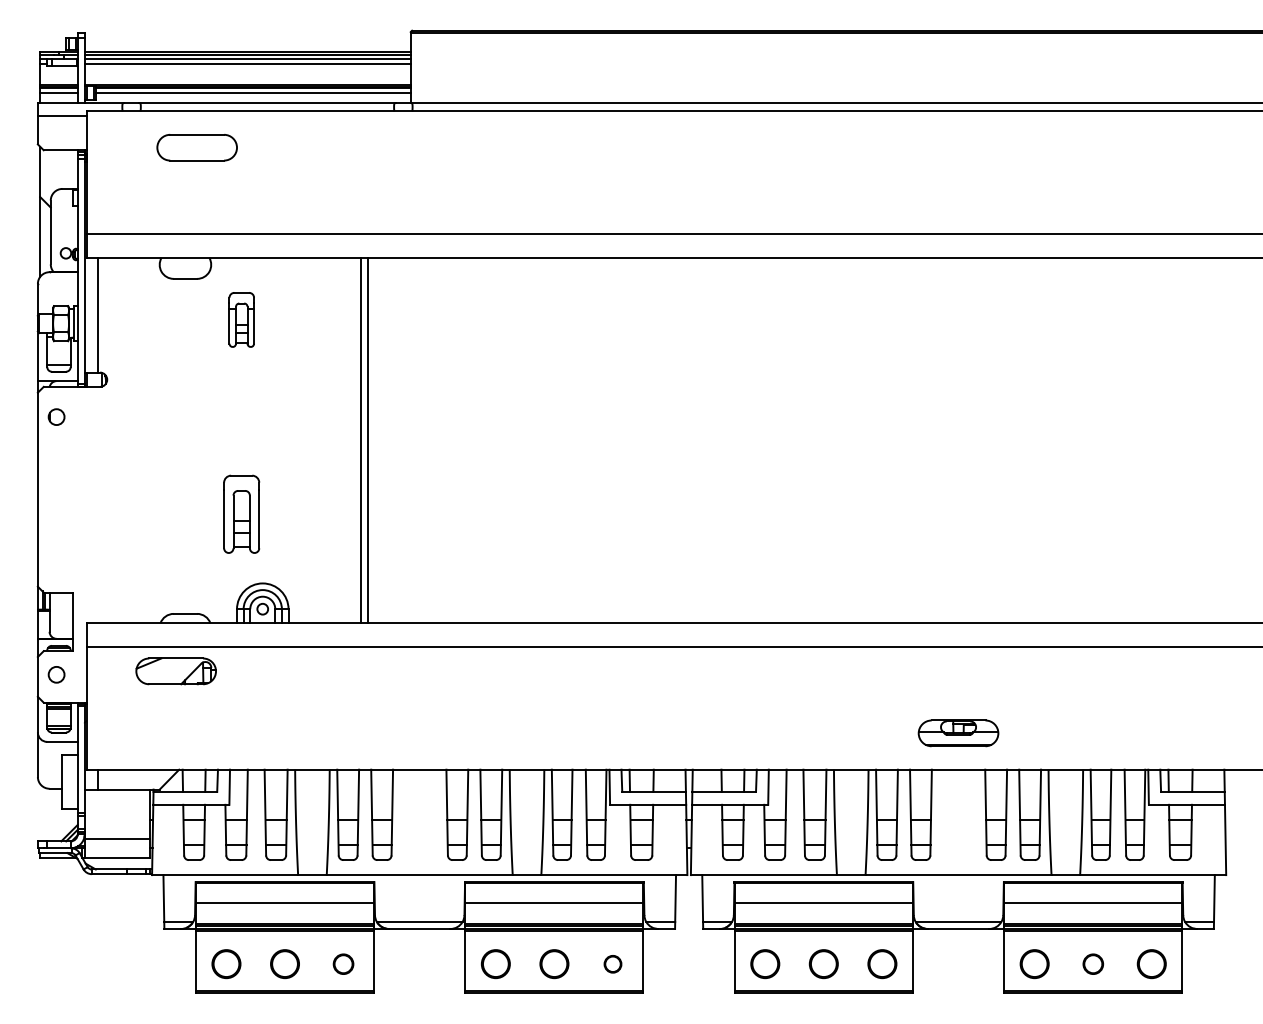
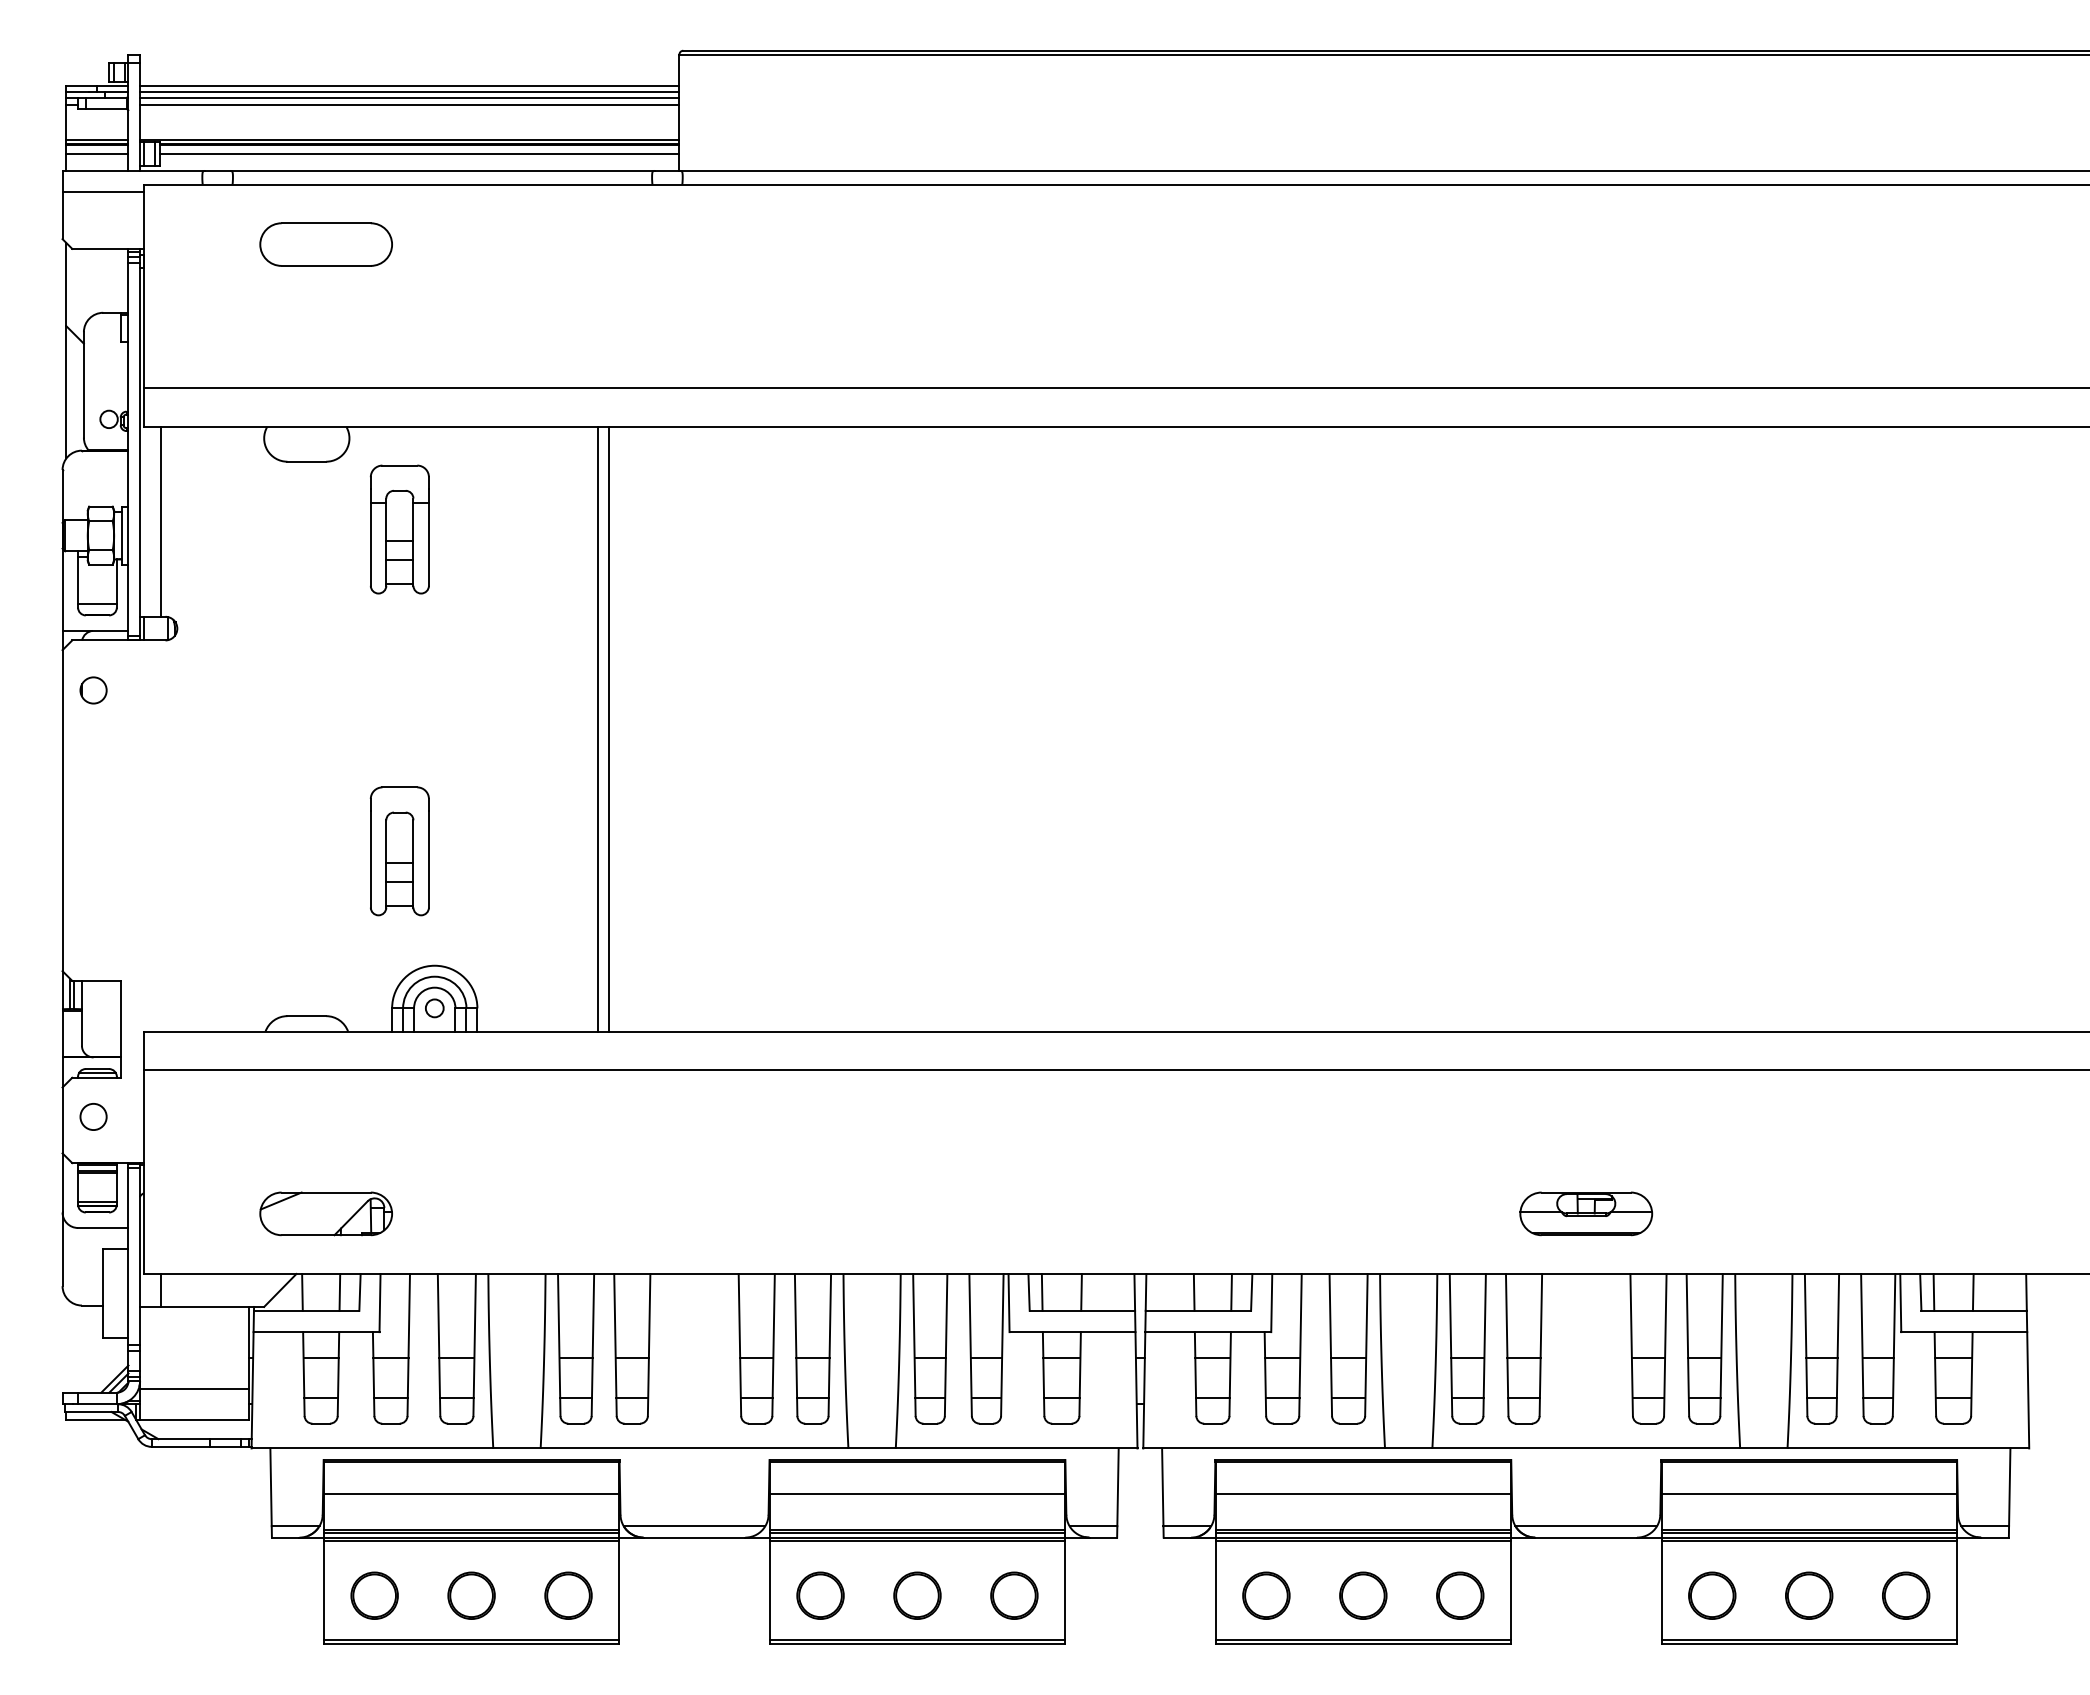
part: (241, 319) -> (399, 528), size x1.43
part: (175, 671) -> (325, 1214), moved
circle: (343, 964) -> (568, 1596), size x1.43
circle: (612, 964) -> (1013, 1596), size x1.67
circle: (1093, 964) -> (1809, 1596), size x1.43

